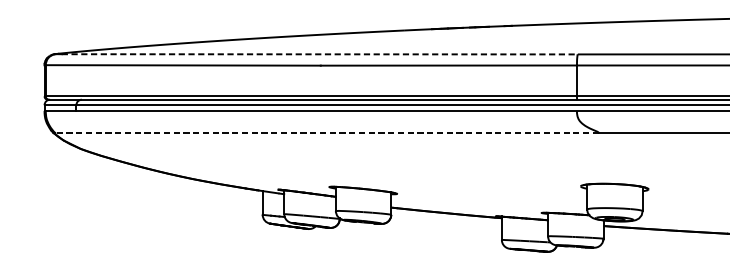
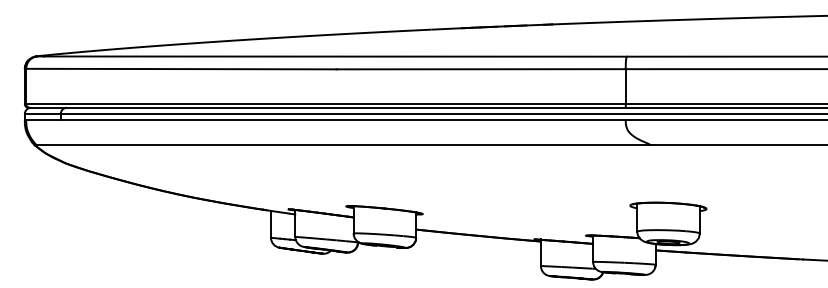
line: (319, 54) -> (335, 56), dashed -> solid
line: (326, 133) -> (343, 145), dashed -> solid

